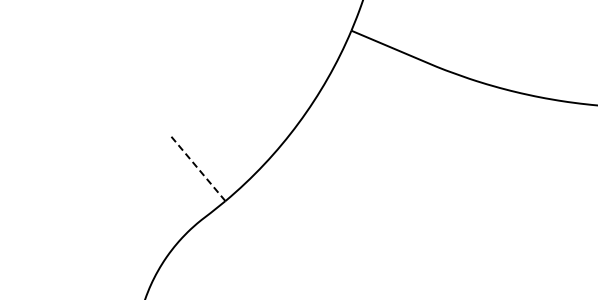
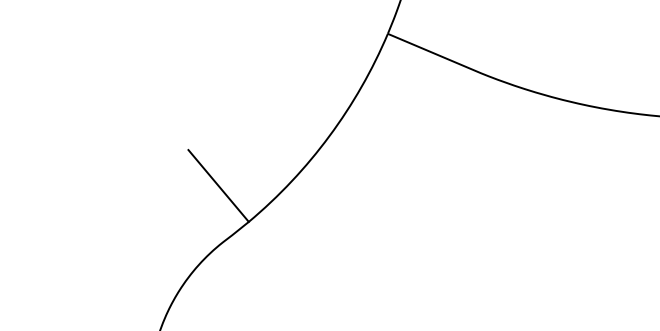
line: (198, 168) -> (219, 185), dashed -> solid

